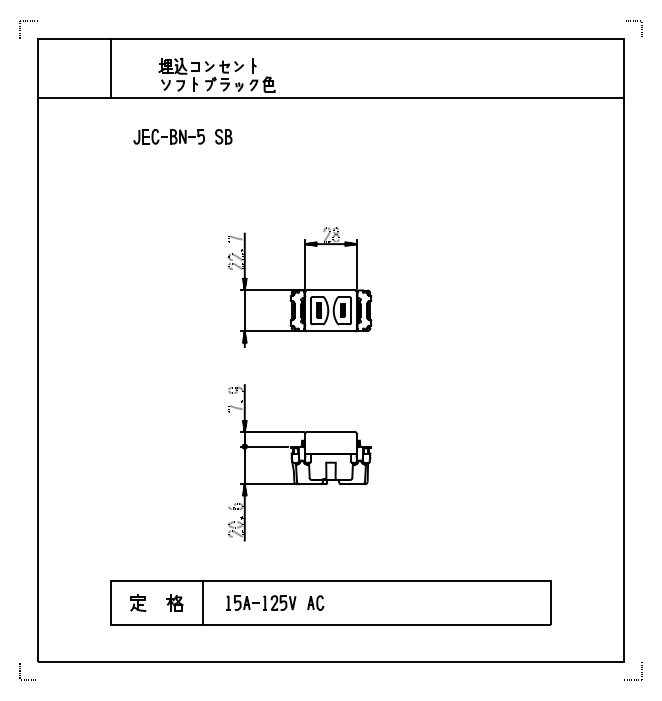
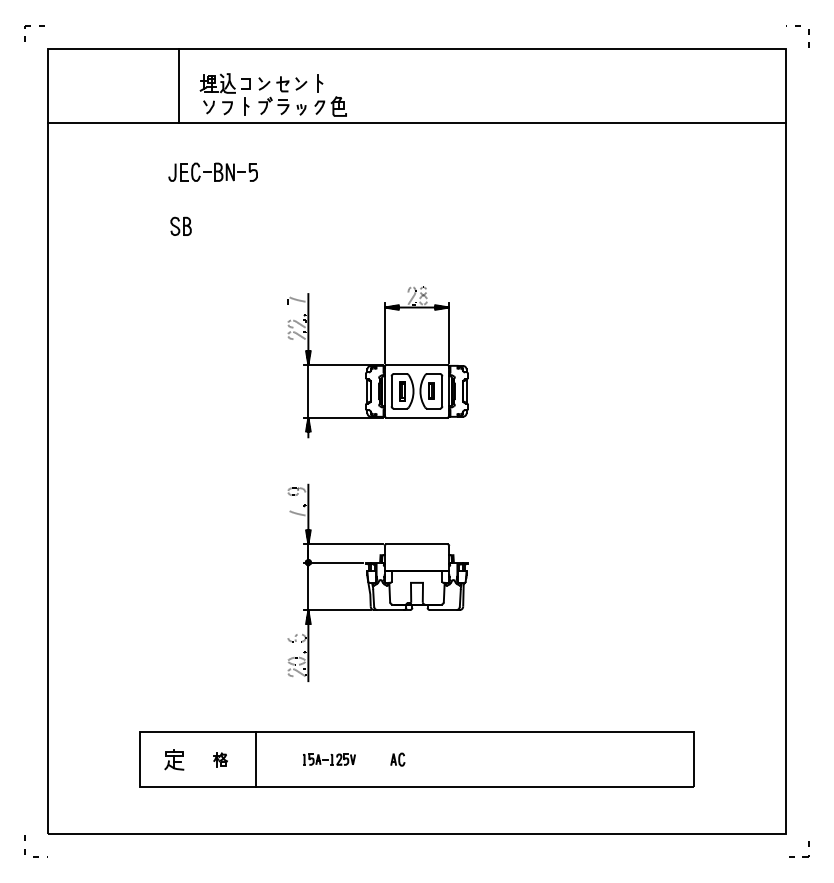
line: (111, 68) -> (179, 86), moved
part: (223, 136) -> (180, 226), moved
part: (174, 602) -> (219, 758), size x0.7
part: (261, 602) -> (329, 758), size x0.6
part: (315, 602) -> (397, 758), size x0.7

